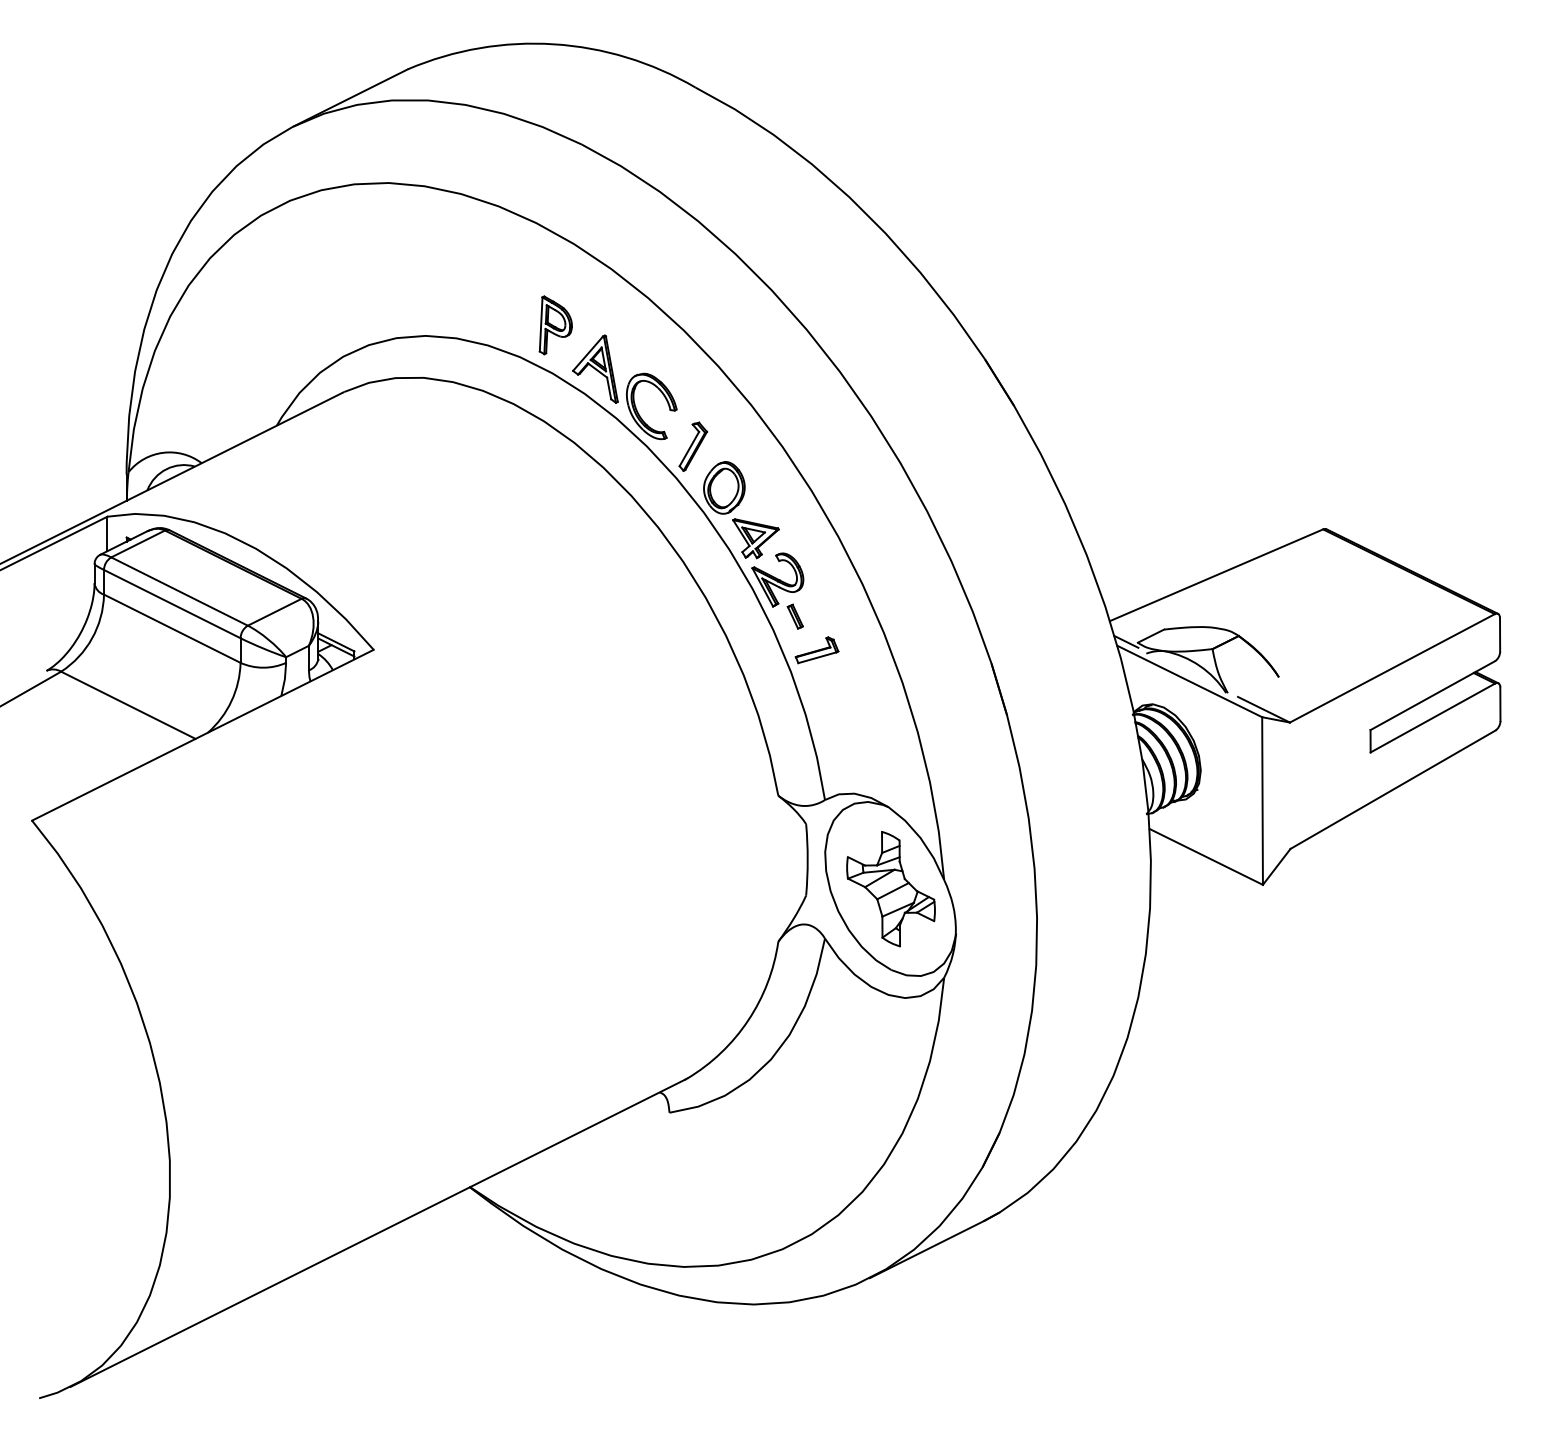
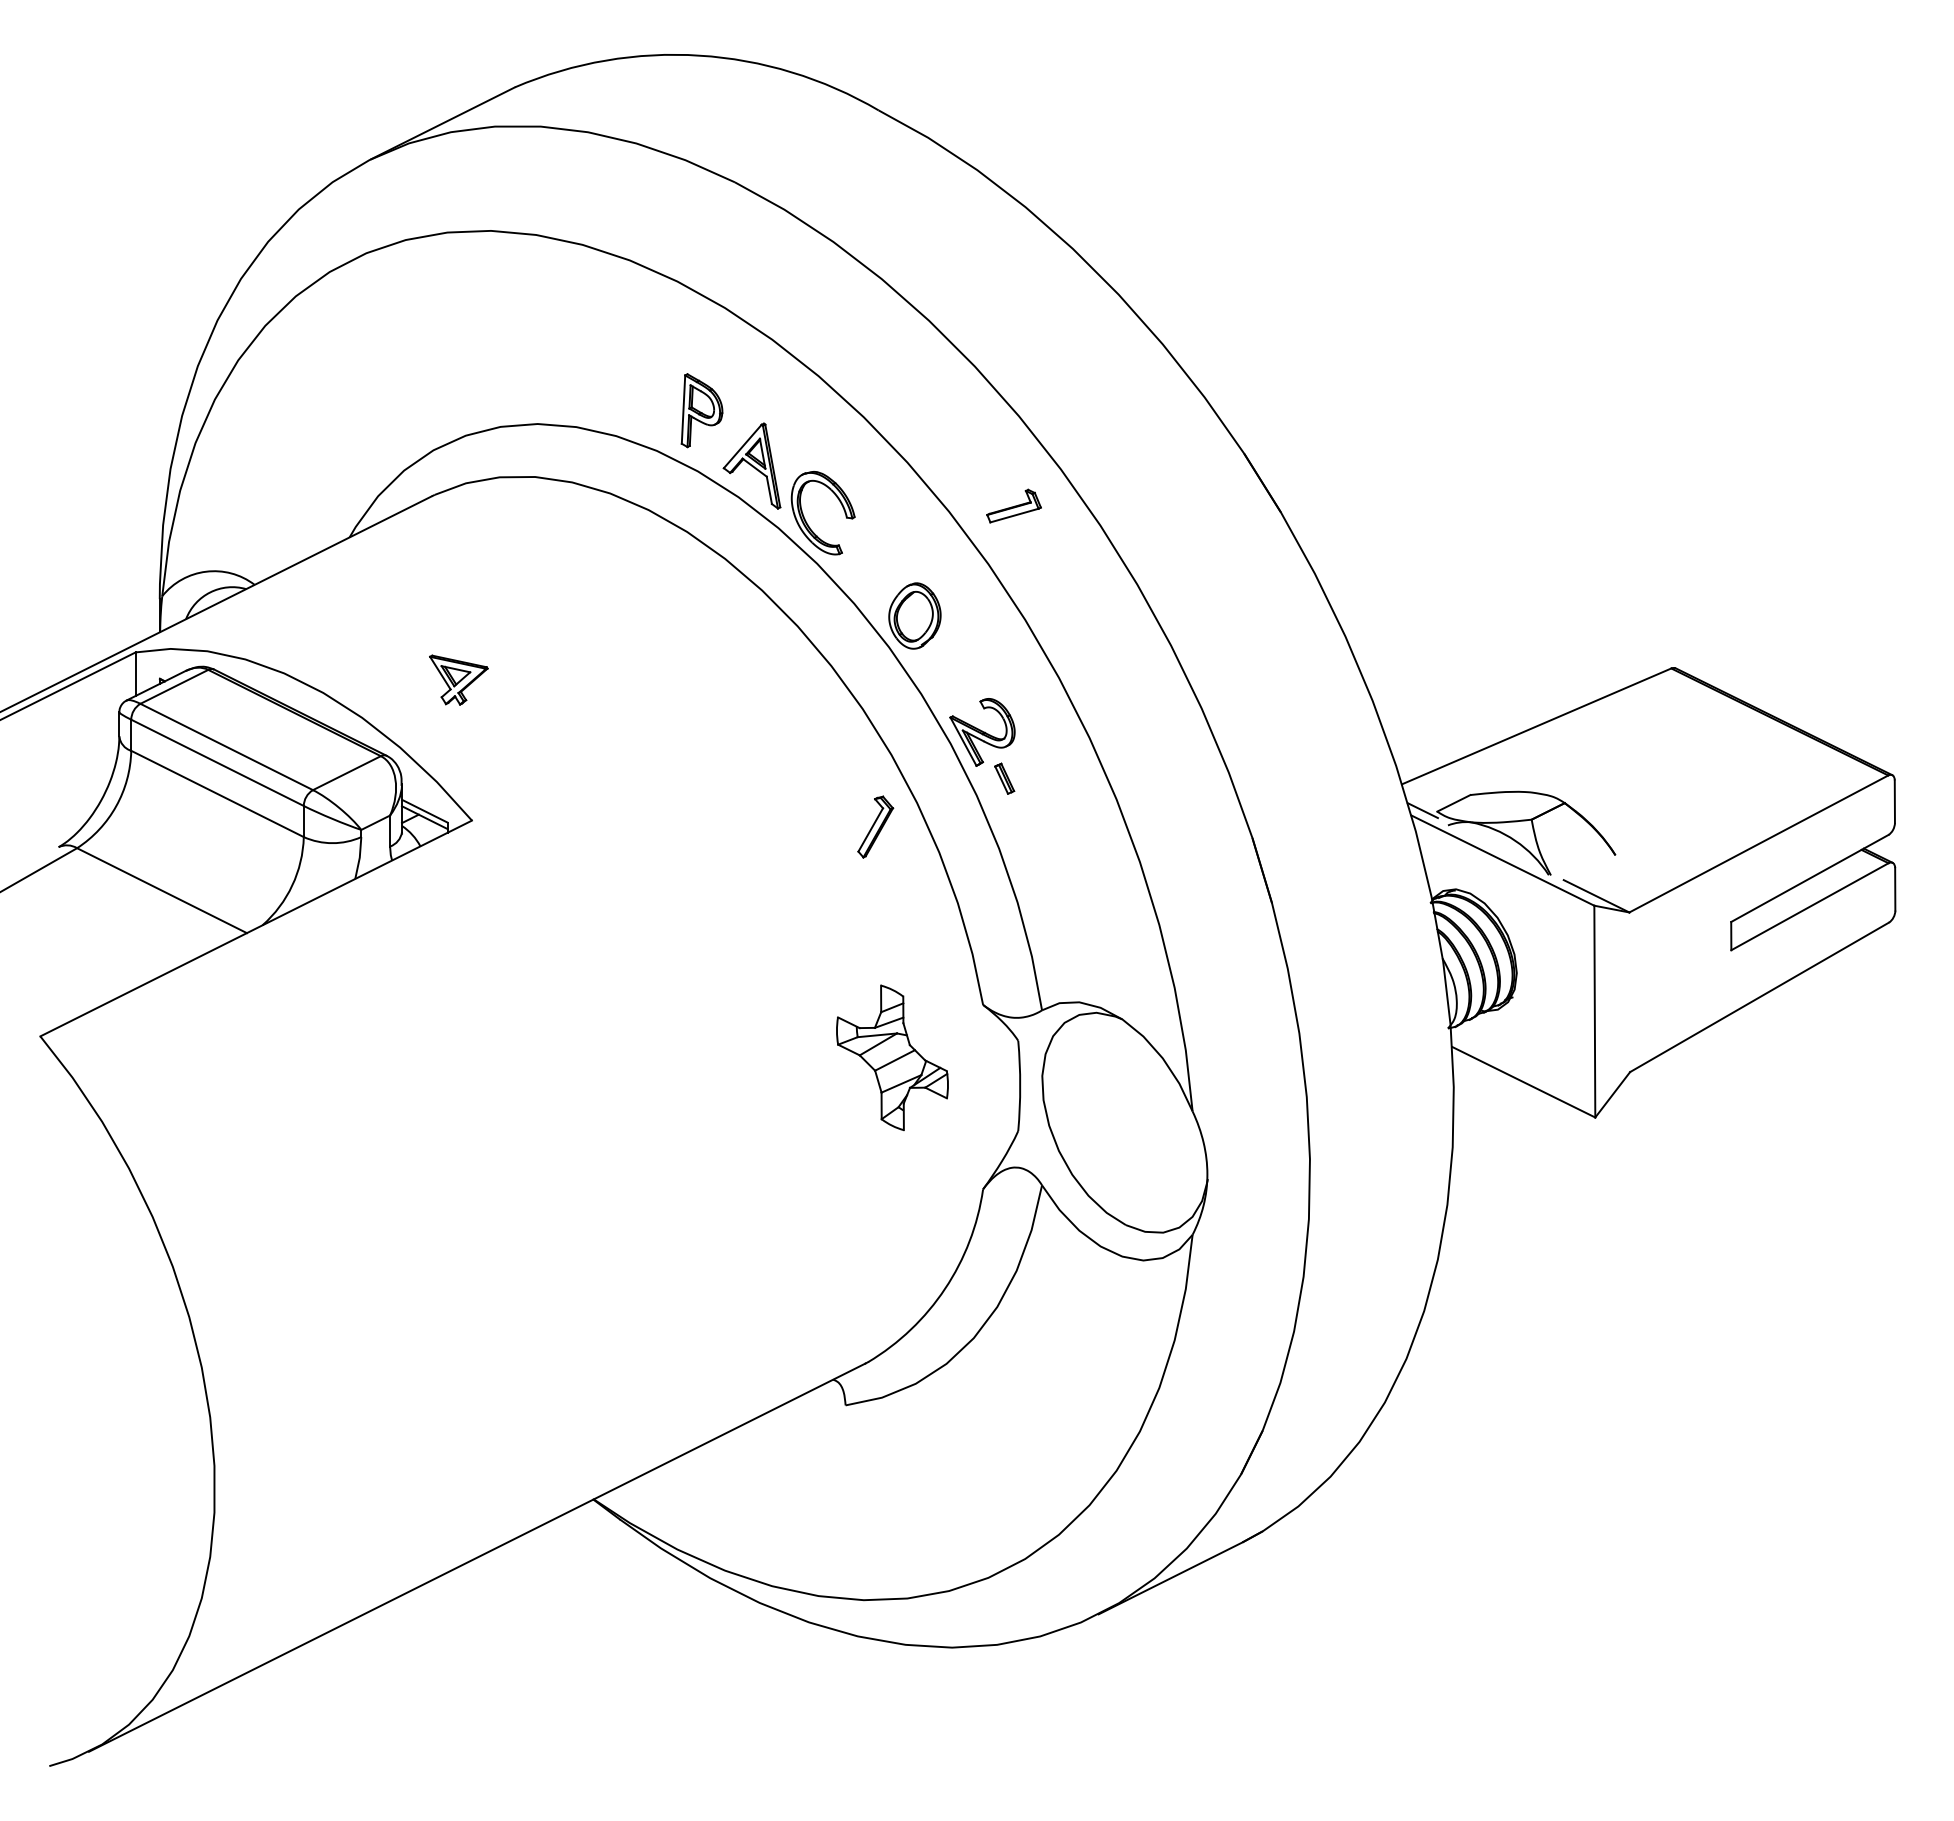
part: (693, 446) -> (875, 826), moved
part: (755, 538) -> (458, 679), moved
part: (816, 649) -> (1013, 505), moved
part: (891, 888) -> (892, 1057), moved

